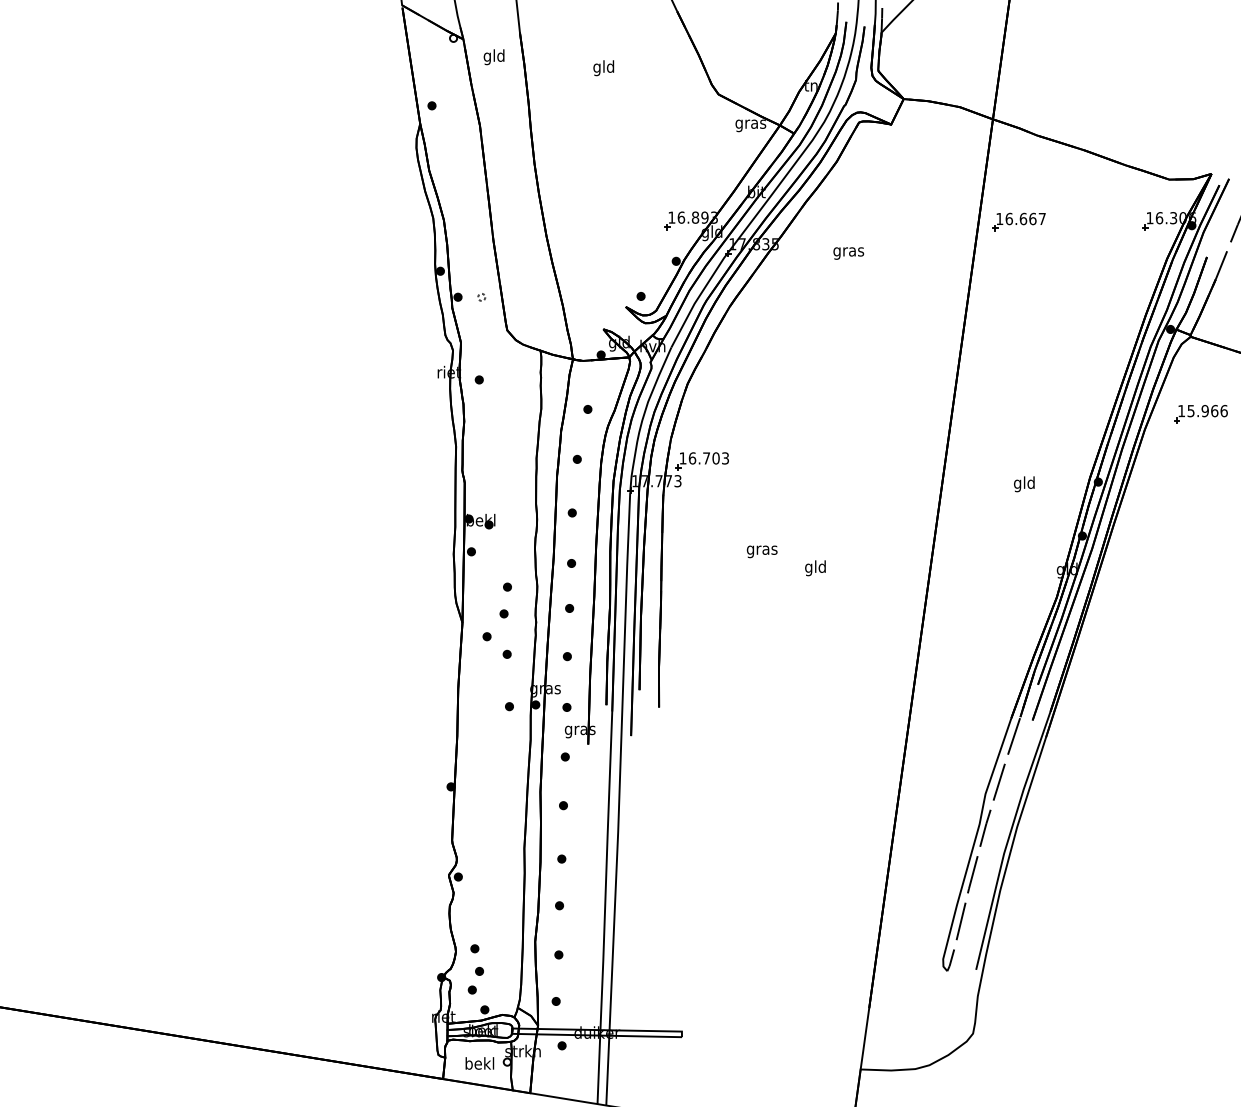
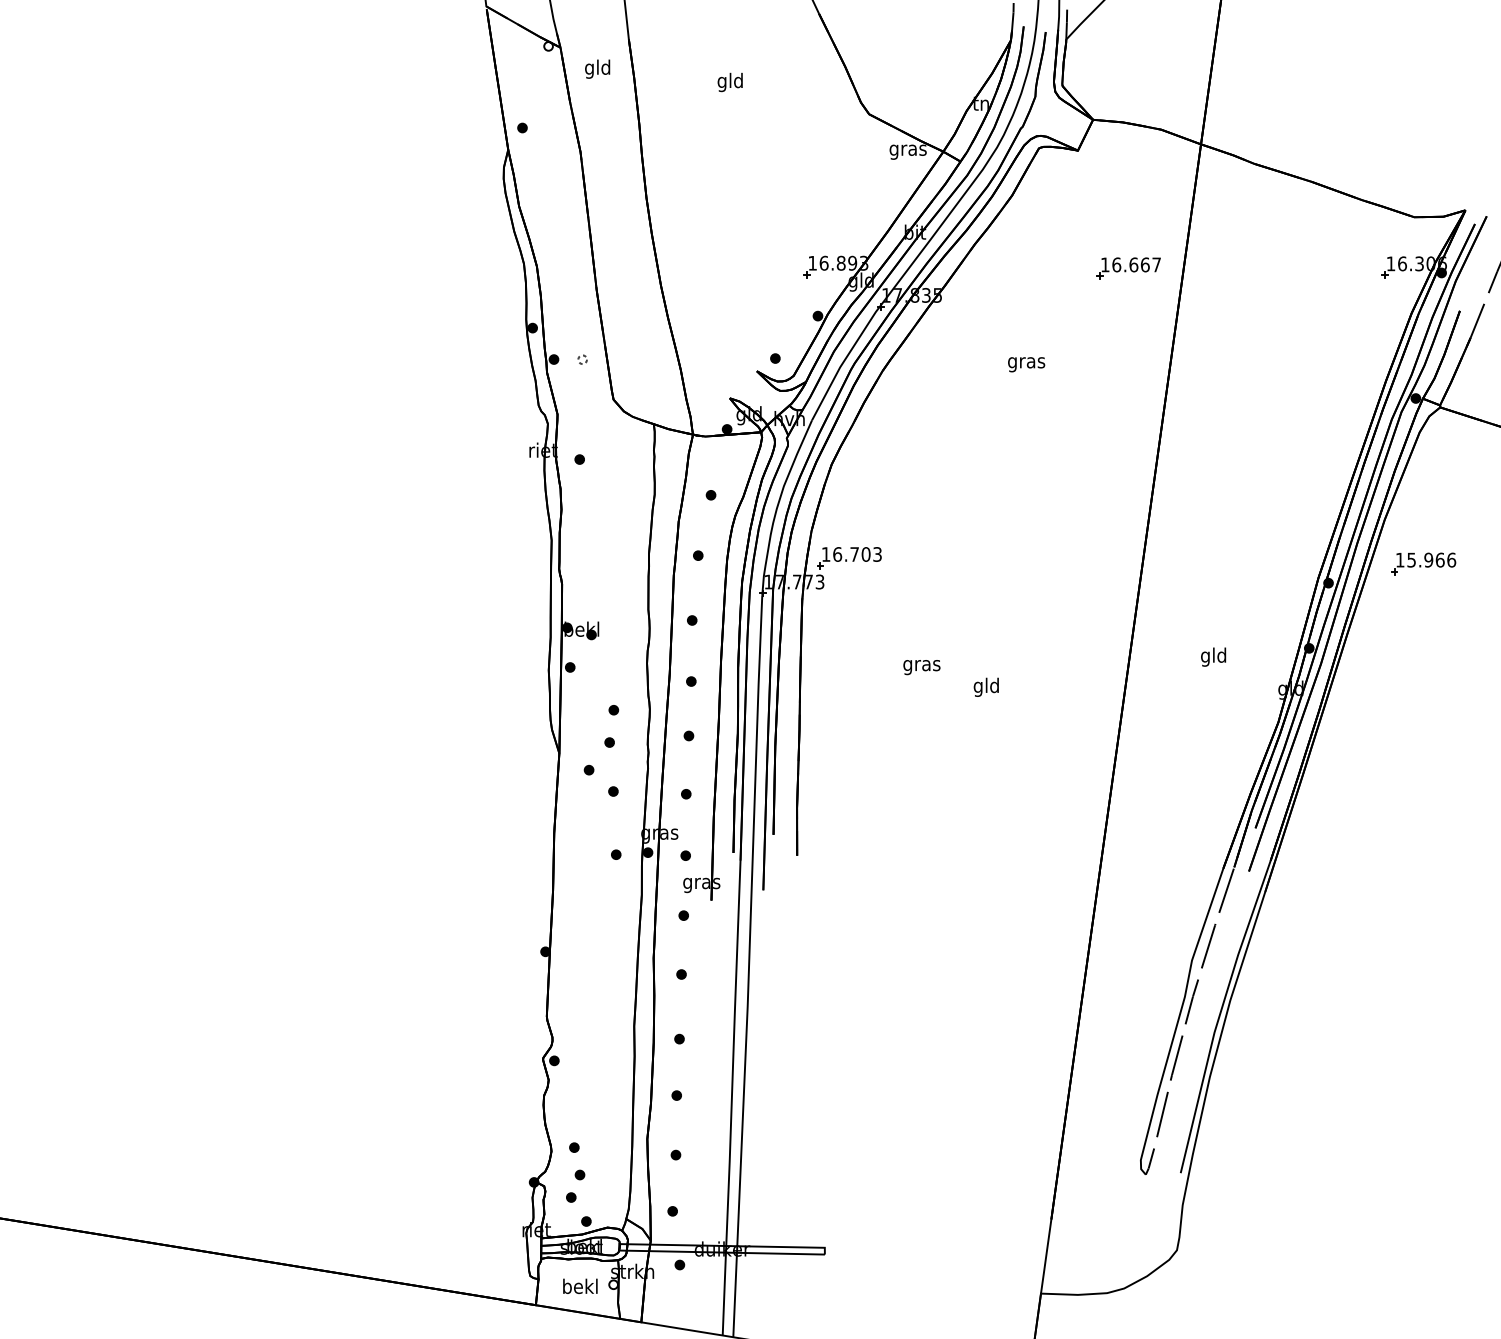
part: (1018, 221) -> (1127, 267), moved
text: (848, 253) -> (1026, 364), moved
part: (1200, 414) -> (1423, 564), moved
text: (1024, 484) -> (1213, 657), moved

